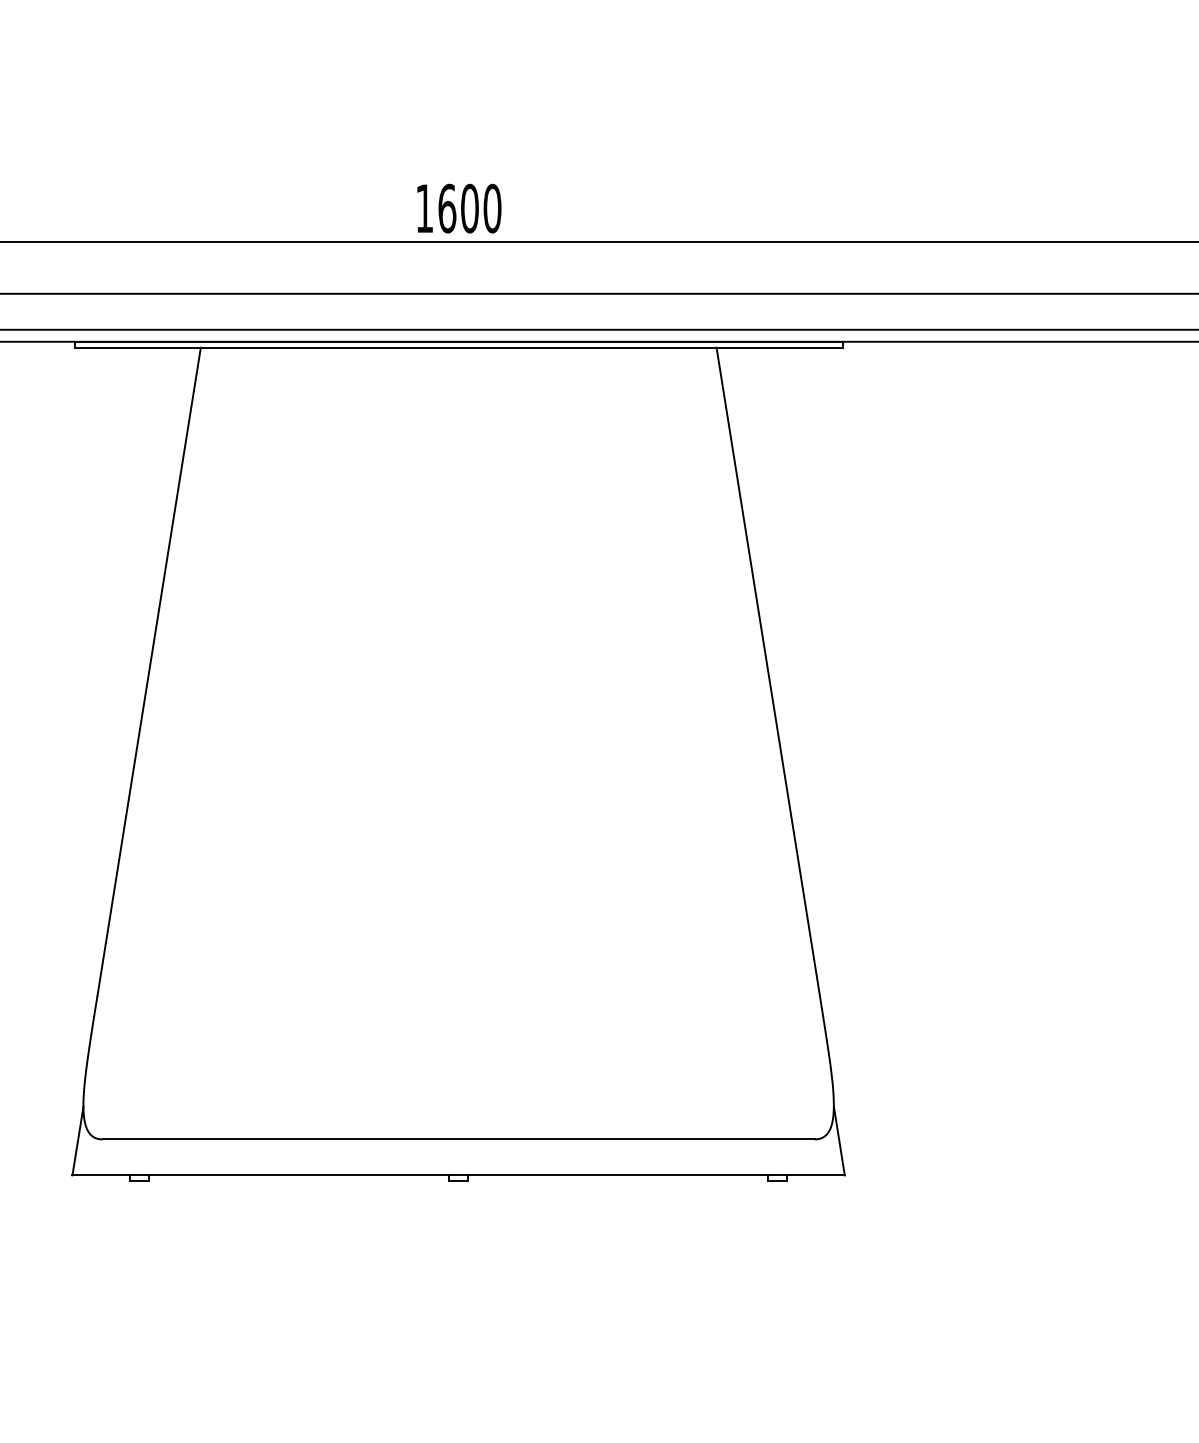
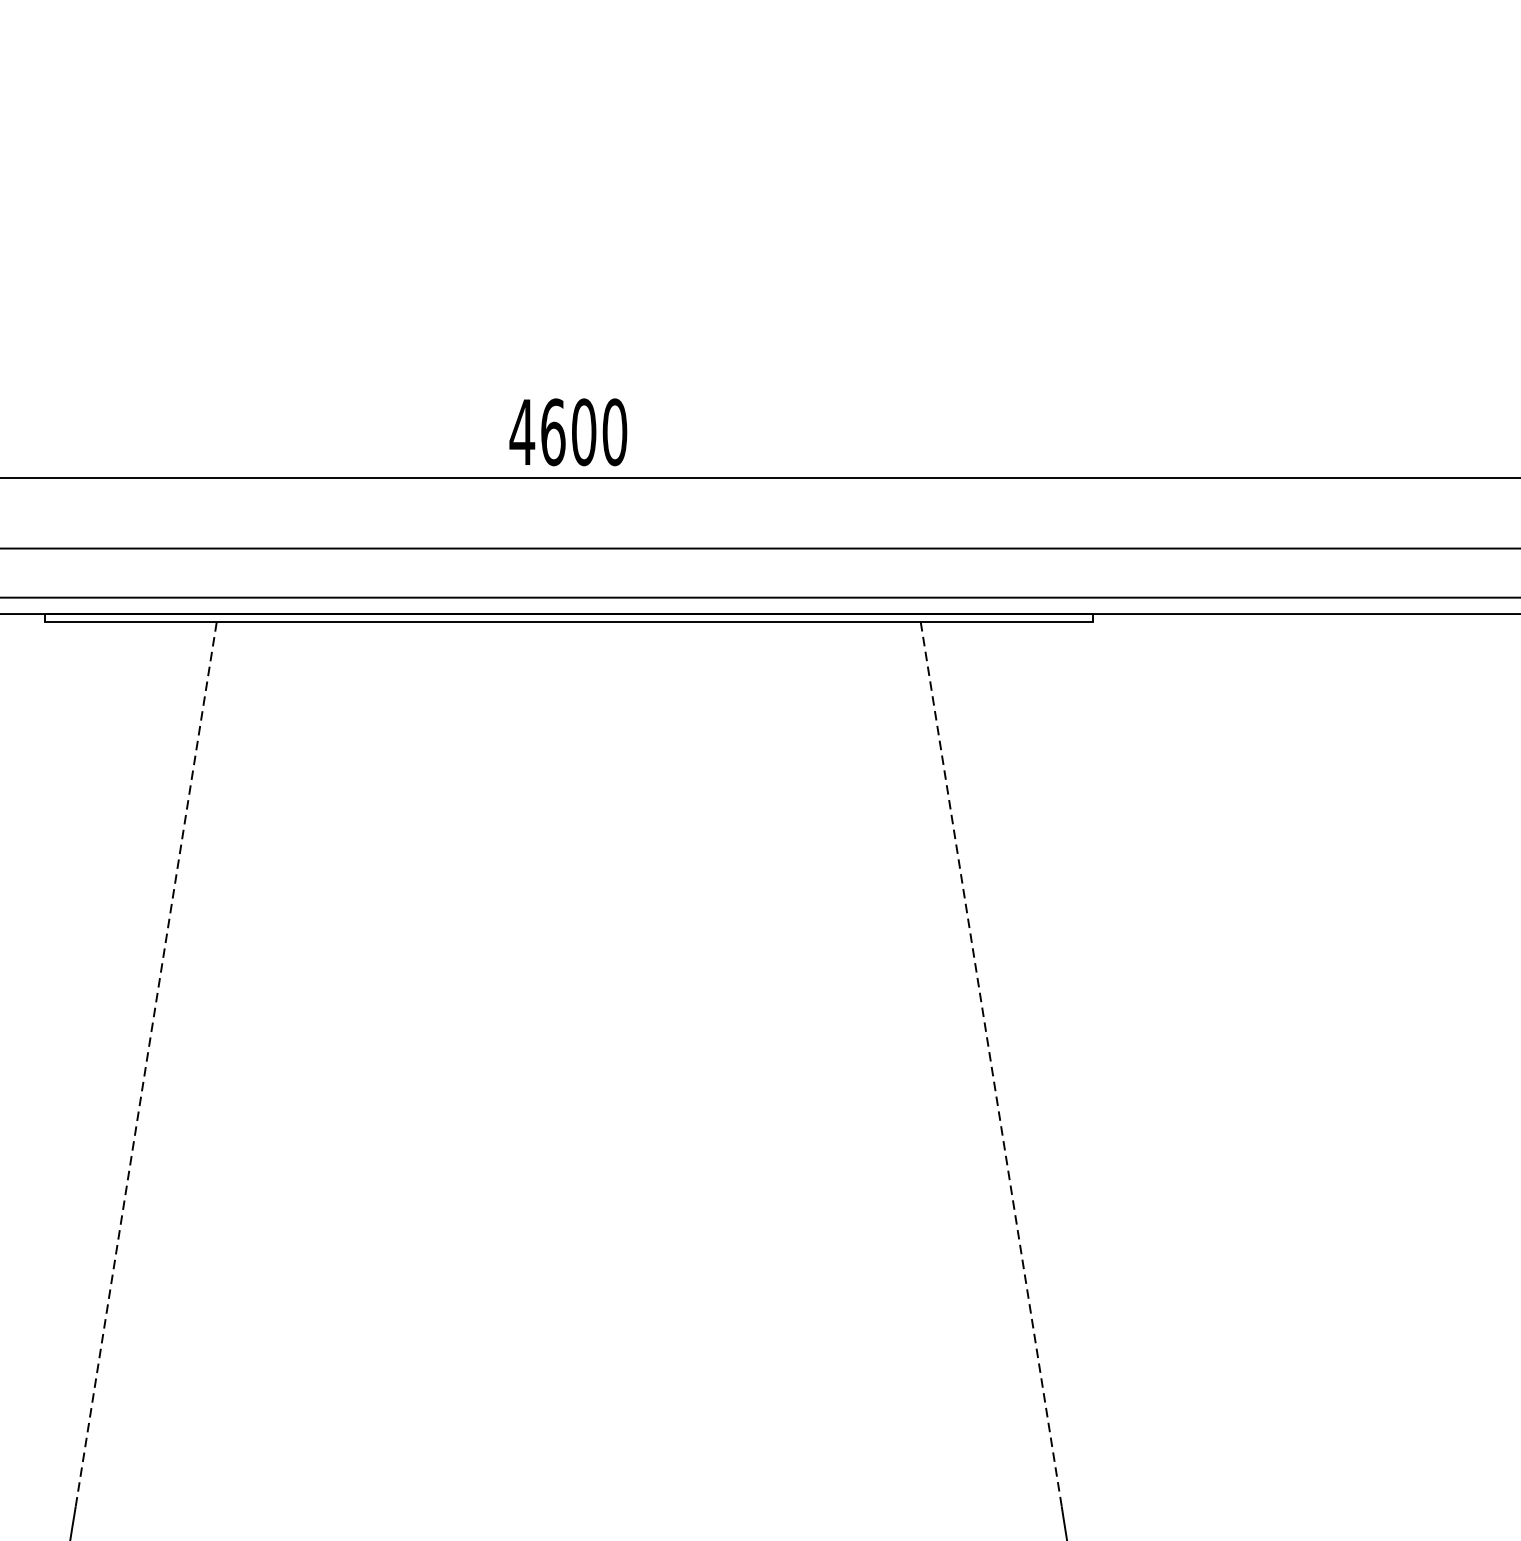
text: (424, 208) -> (522, 432), 1600 -> 4600
line: (149, 671) -> (146, 1064), solid -> dashed
line: (768, 671) -> (991, 1064), solid -> dashed

